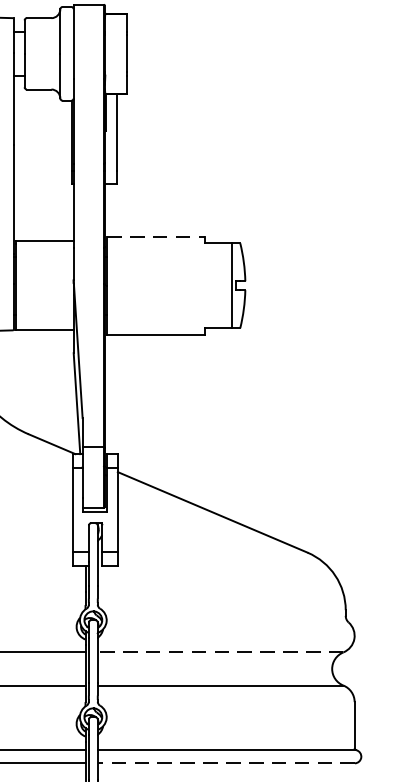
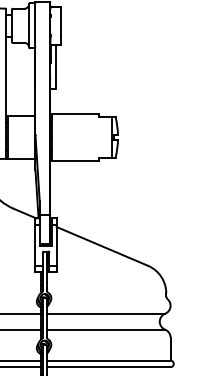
line: (156, 236) -> (75, 113), dashed -> solid
line: (219, 651) -> (105, 313), dashed -> solid
line: (225, 764) -> (108, 367), dashed -> solid

